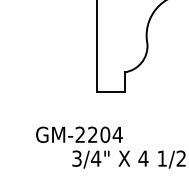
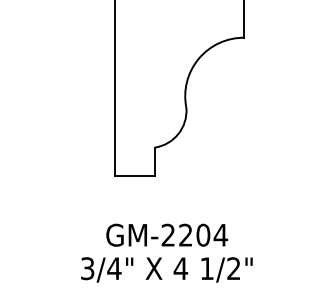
text: (79, 134) -> (167, 234), moved

